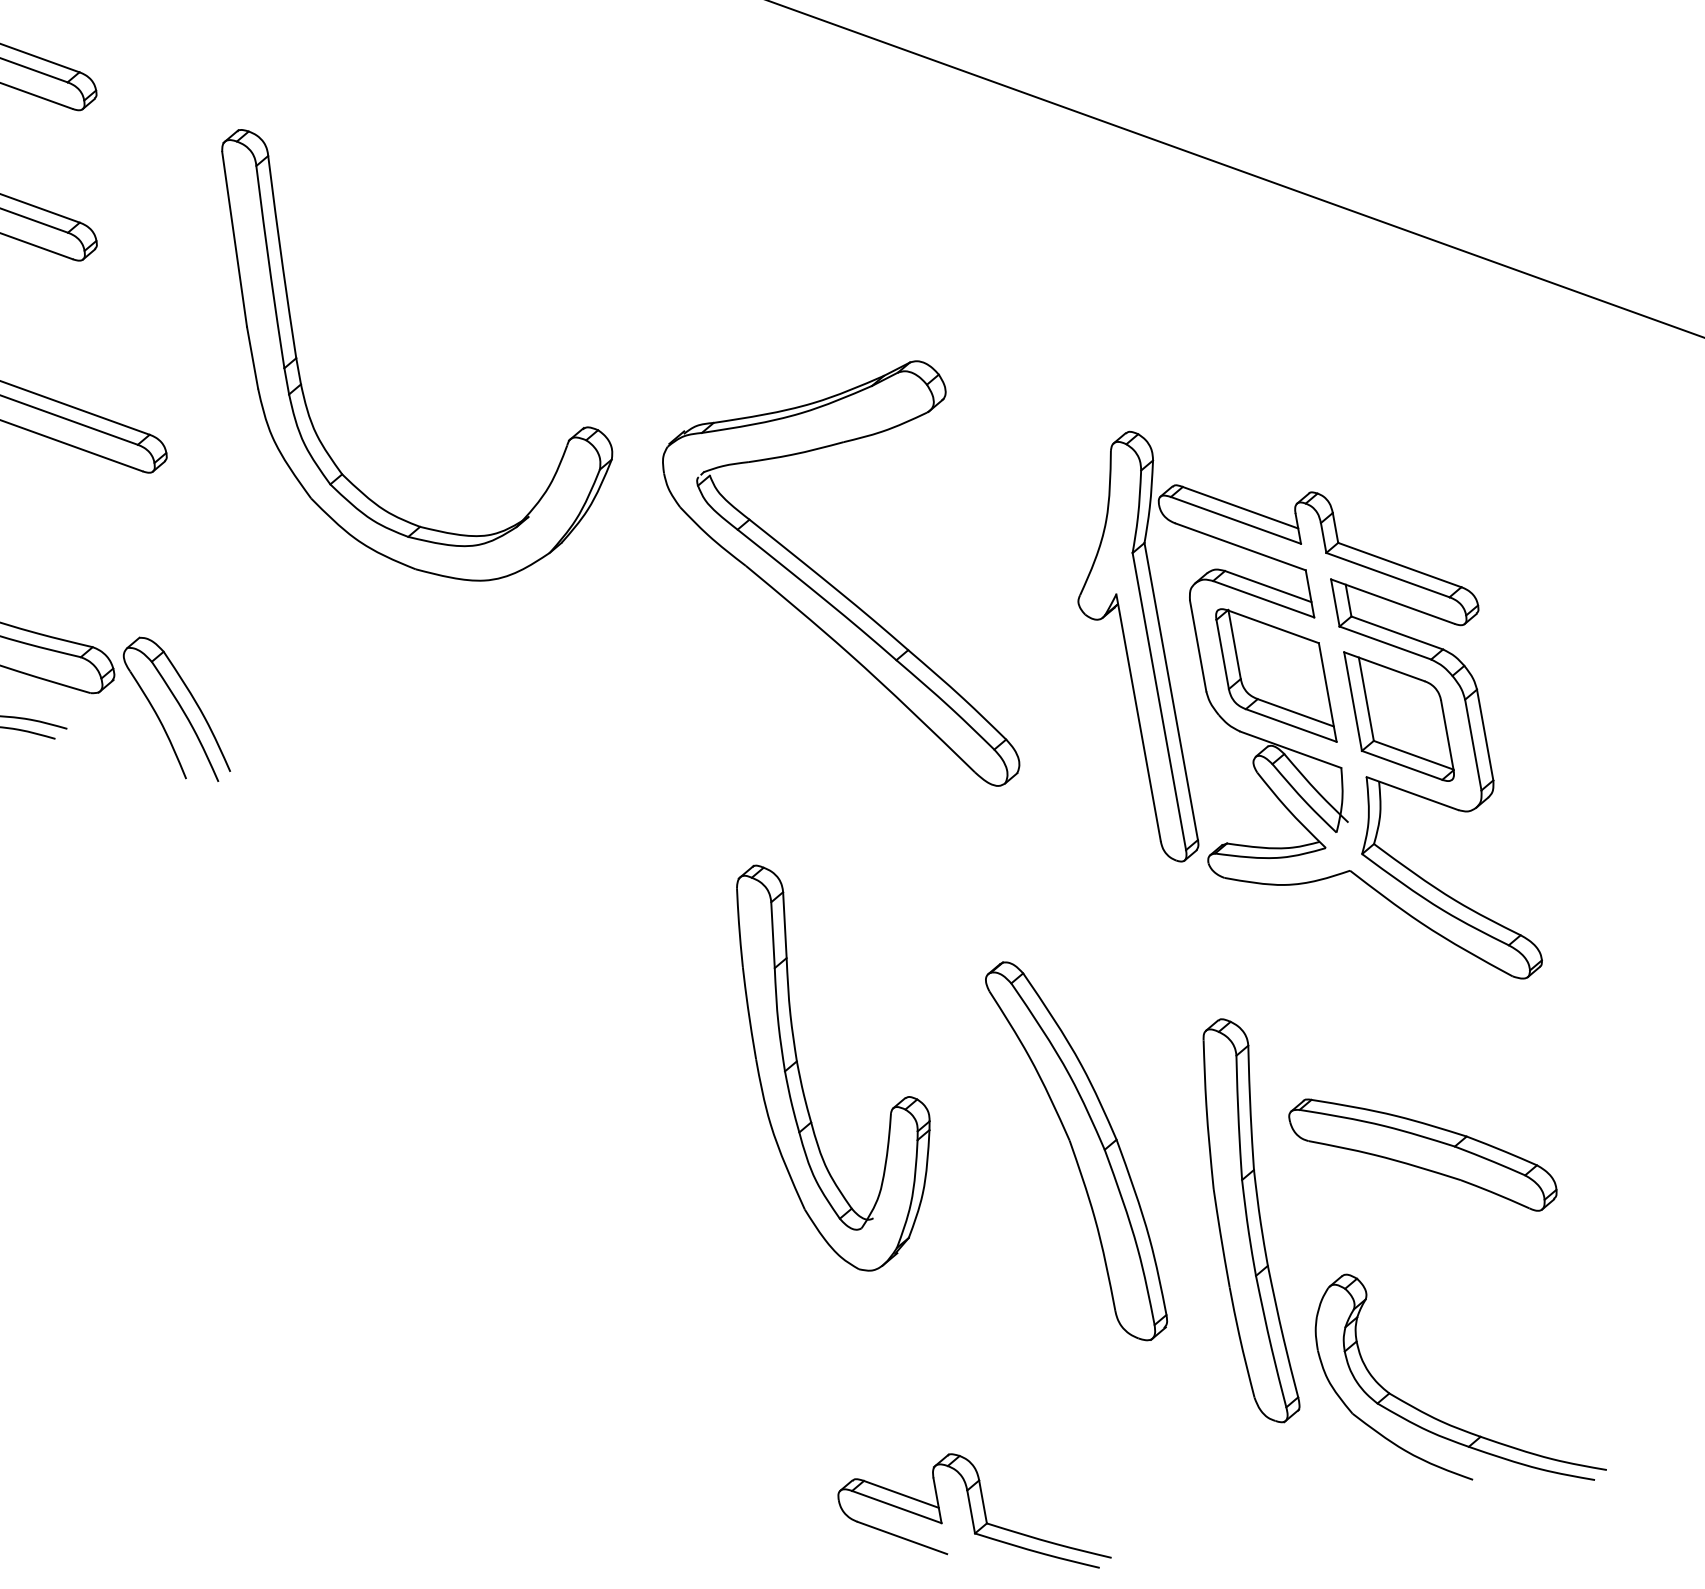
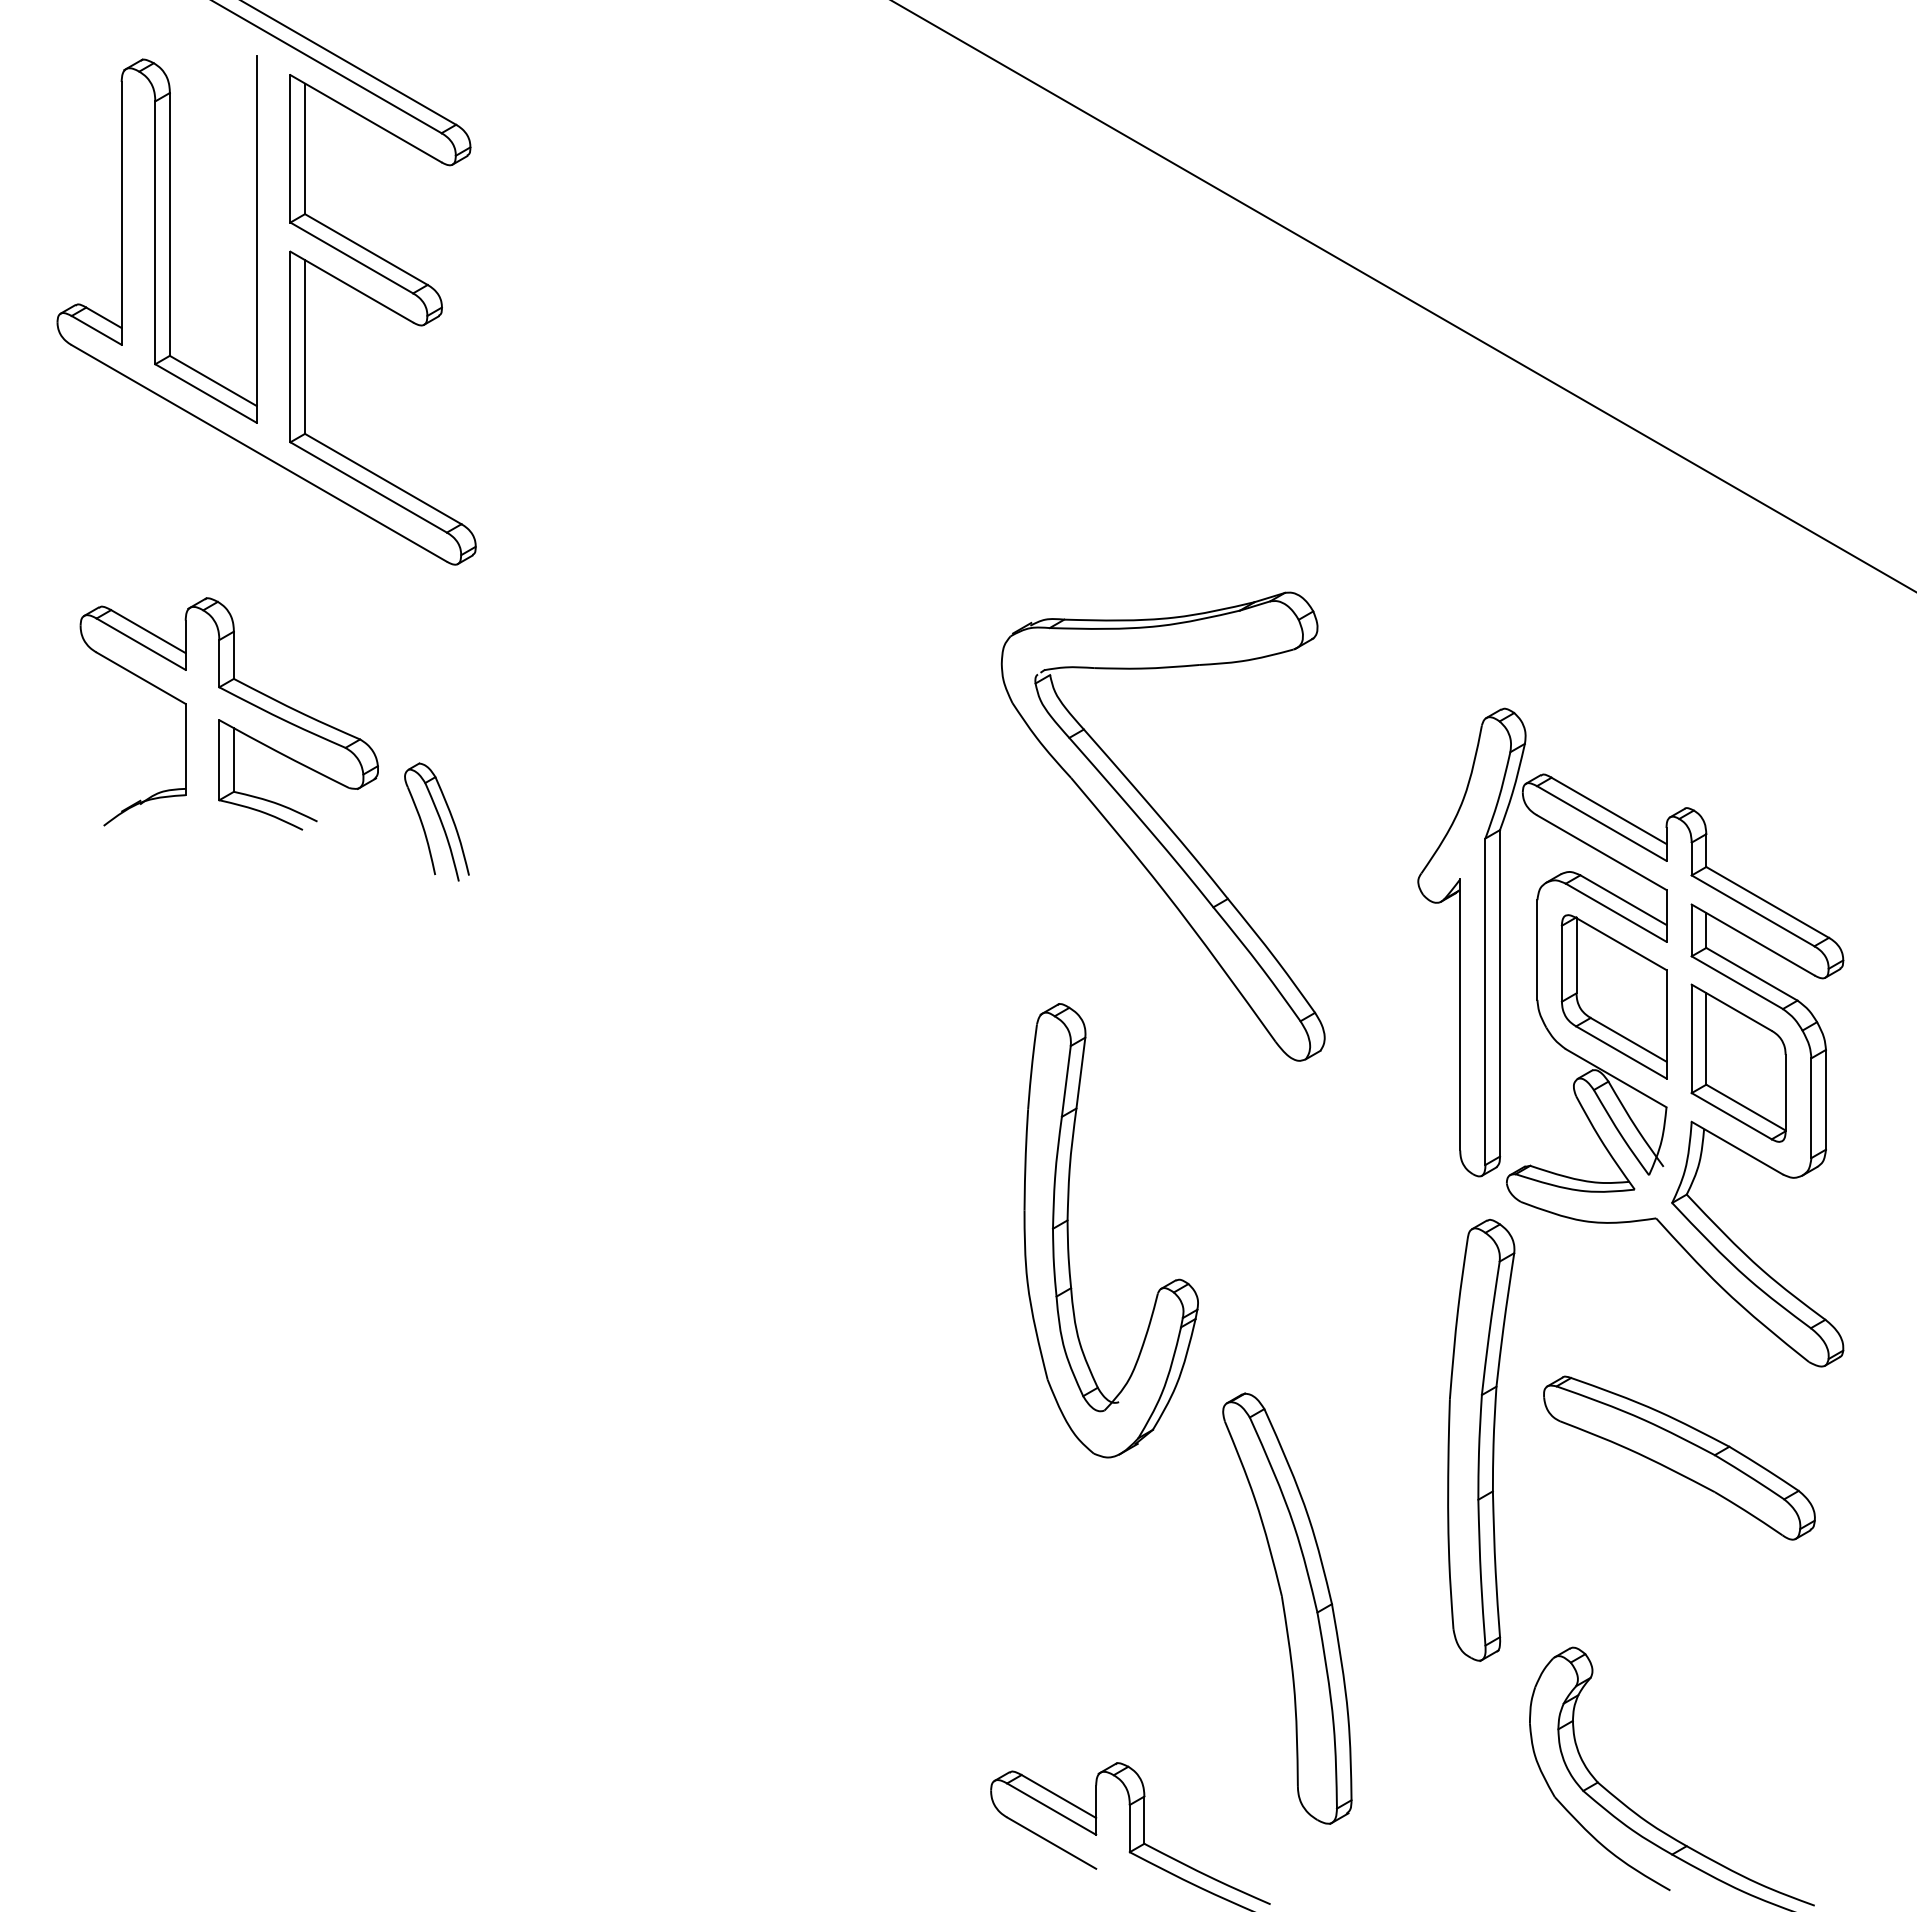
part: (297, 358) -> (633, 471), removed
part: (175, 709) -> (436, 821), size x0.7
part: (799, 1070) -> (1068, 1230), moved
part: (1076, 1151) -> (1287, 1608), moved
part: (1423, 1154) -> (1679, 1457), moved
part: (1249, 1221) -> (1481, 1440), moved

